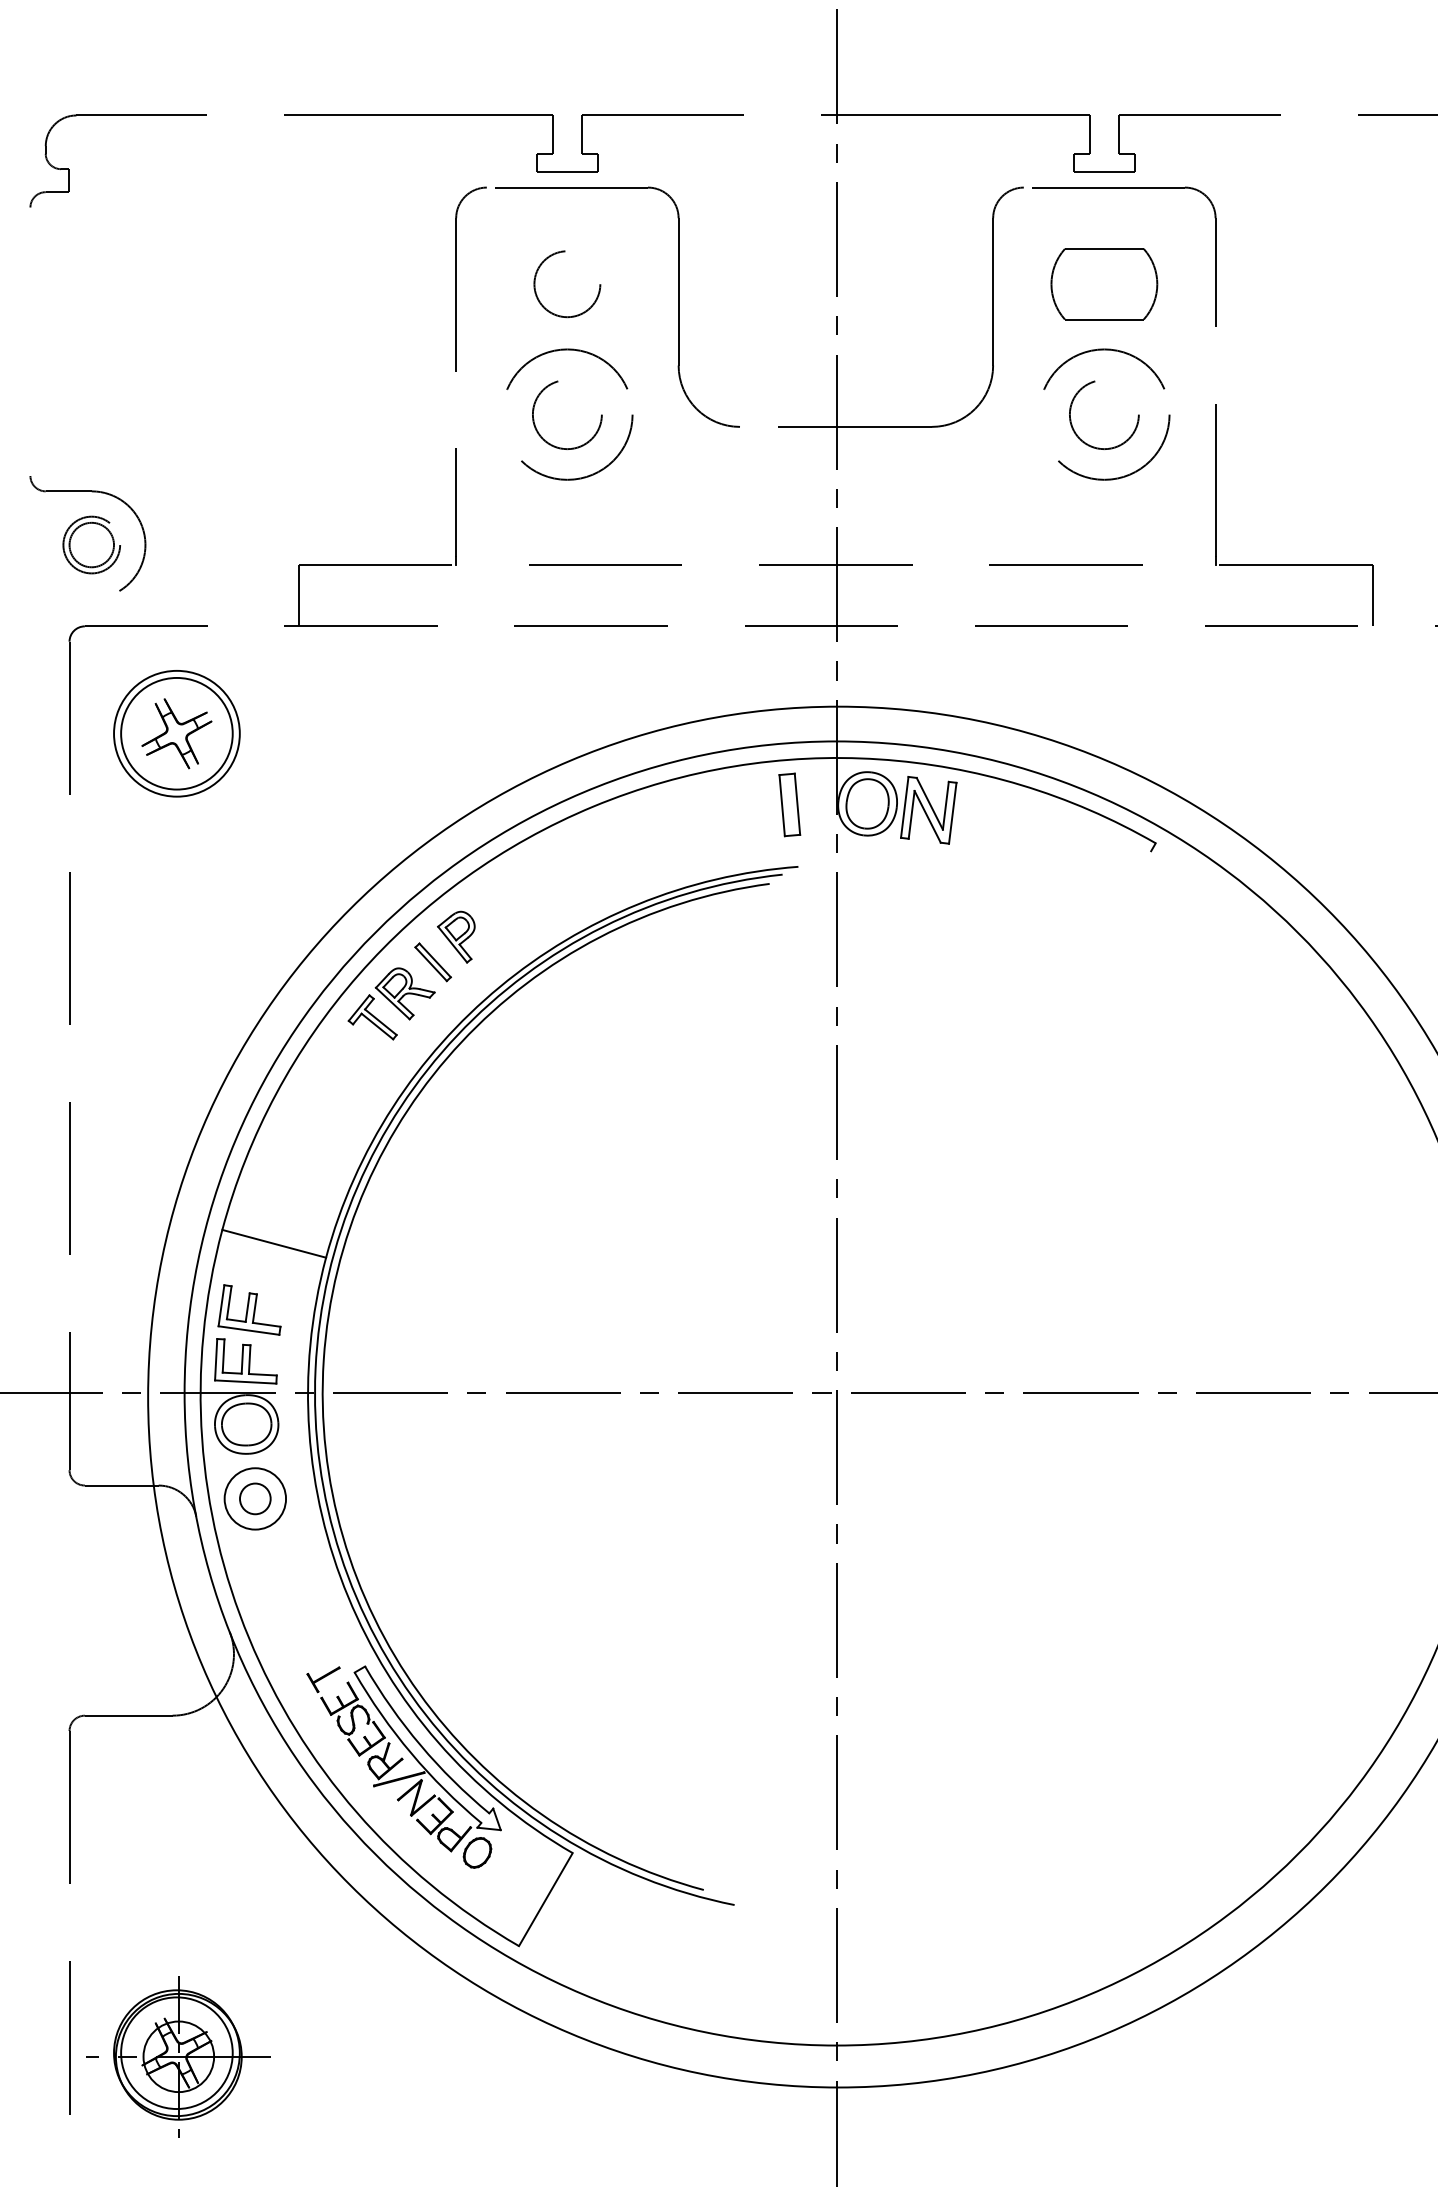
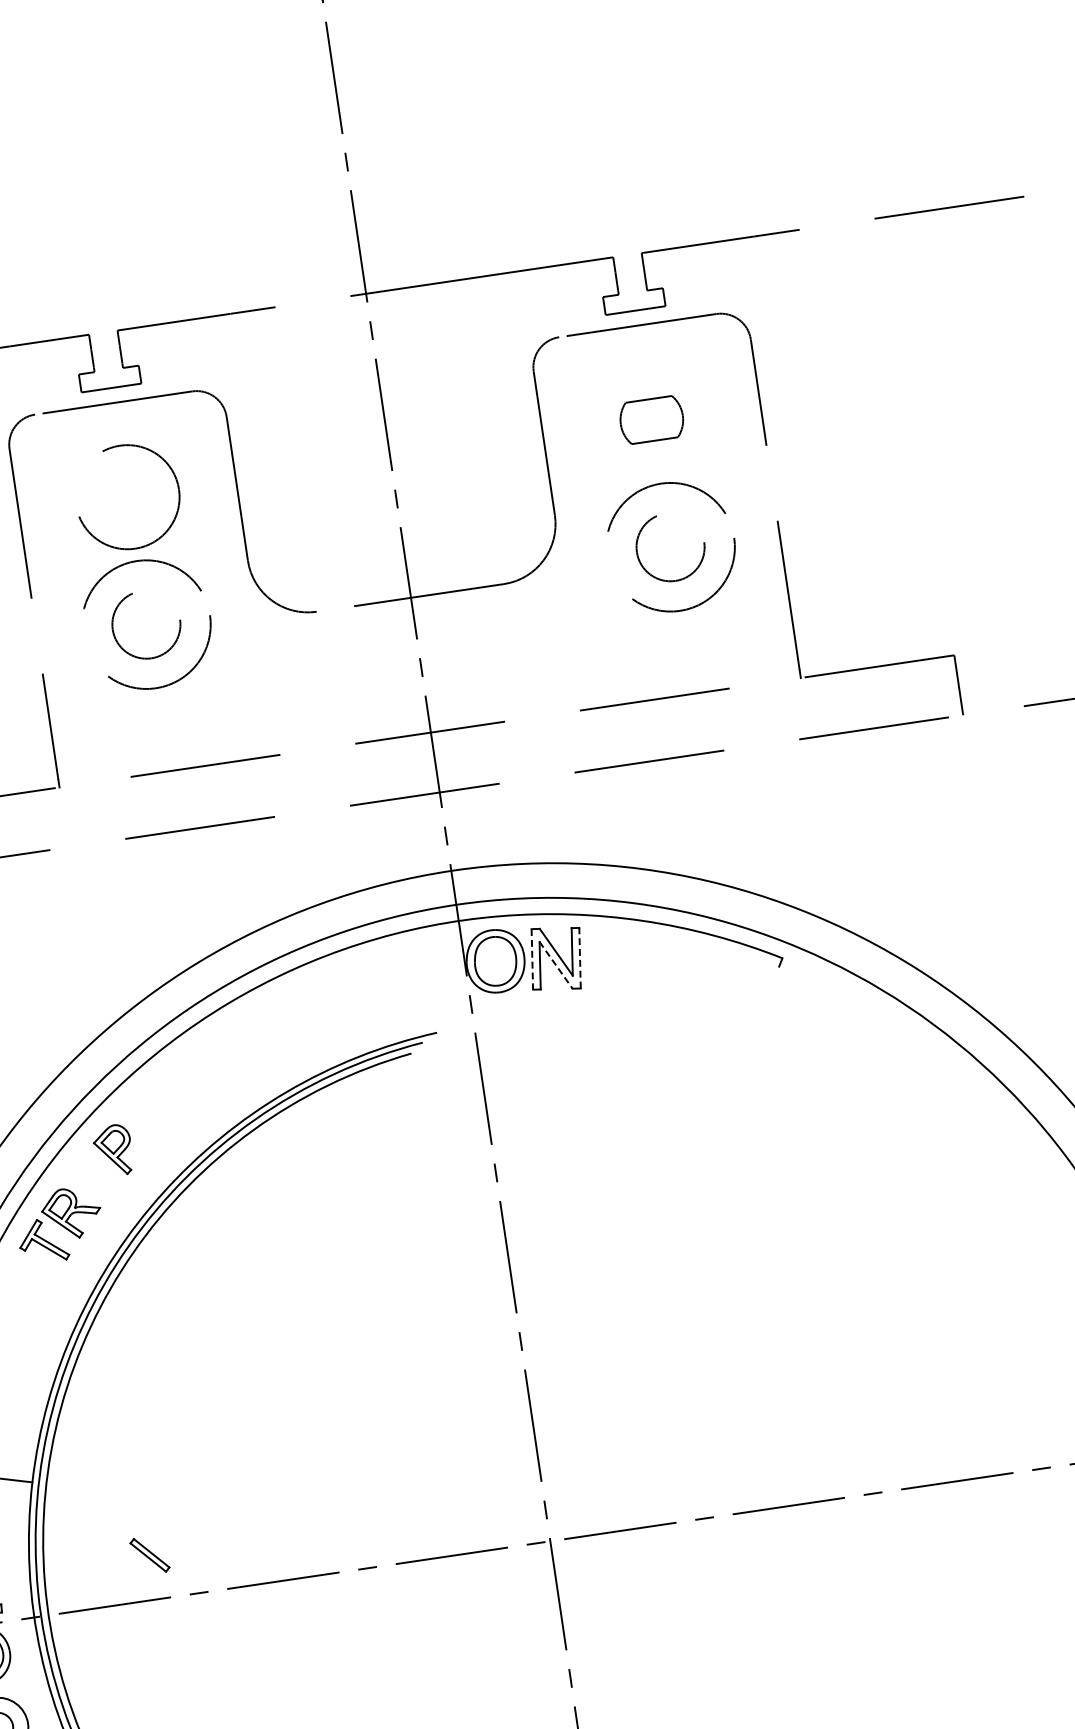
circle: (567, 284) -> (127, 497), size x1.6
part: (1104, 284) -> (651, 420), size x0.6
part: (789, 804) -> (419, 973), removed
line: (904, 807) -> (532, 959), solid -> dashed
line: (952, 813) -> (579, 958), solid -> dashed
line: (927, 816) -> (555, 965), solid -> dashed
part: (432, 962) -> (149, 1555), moved

